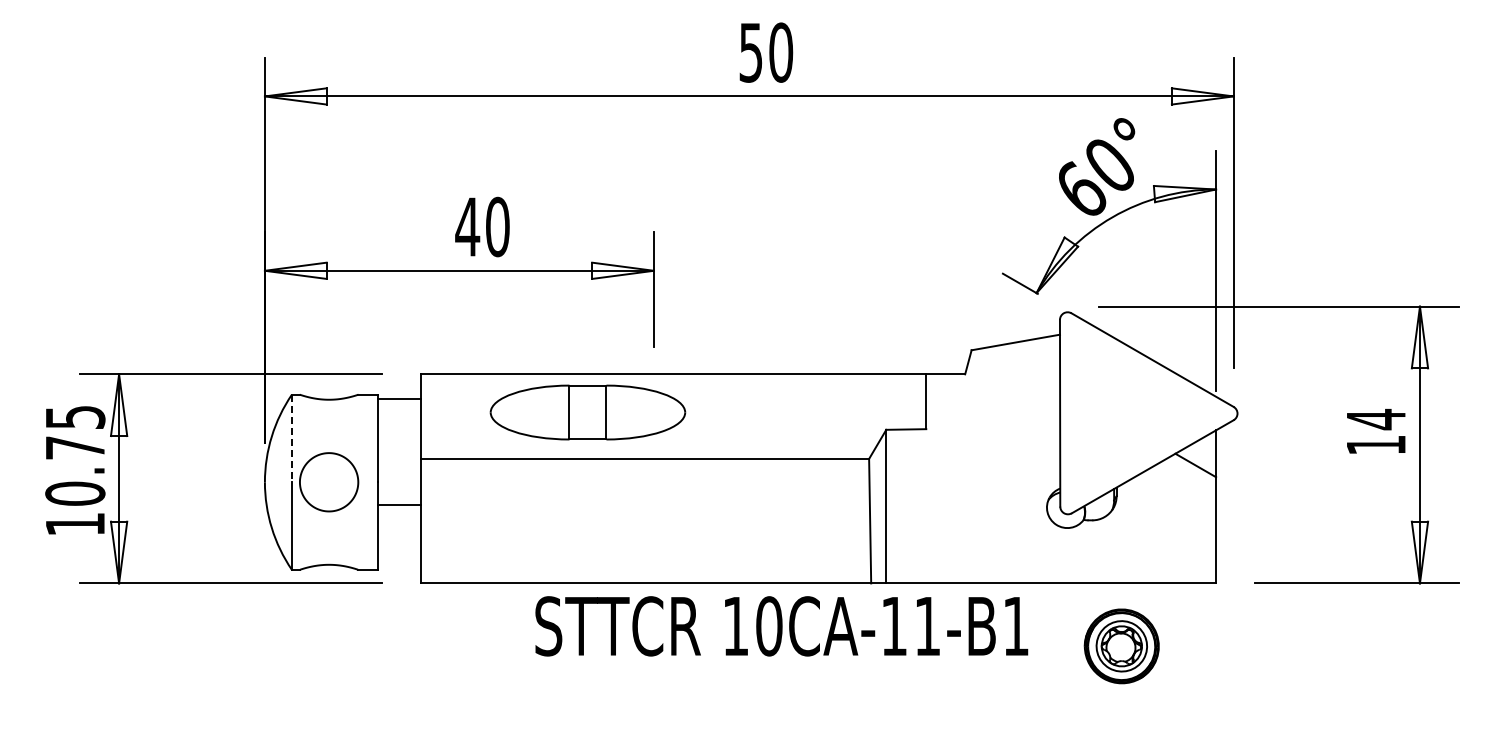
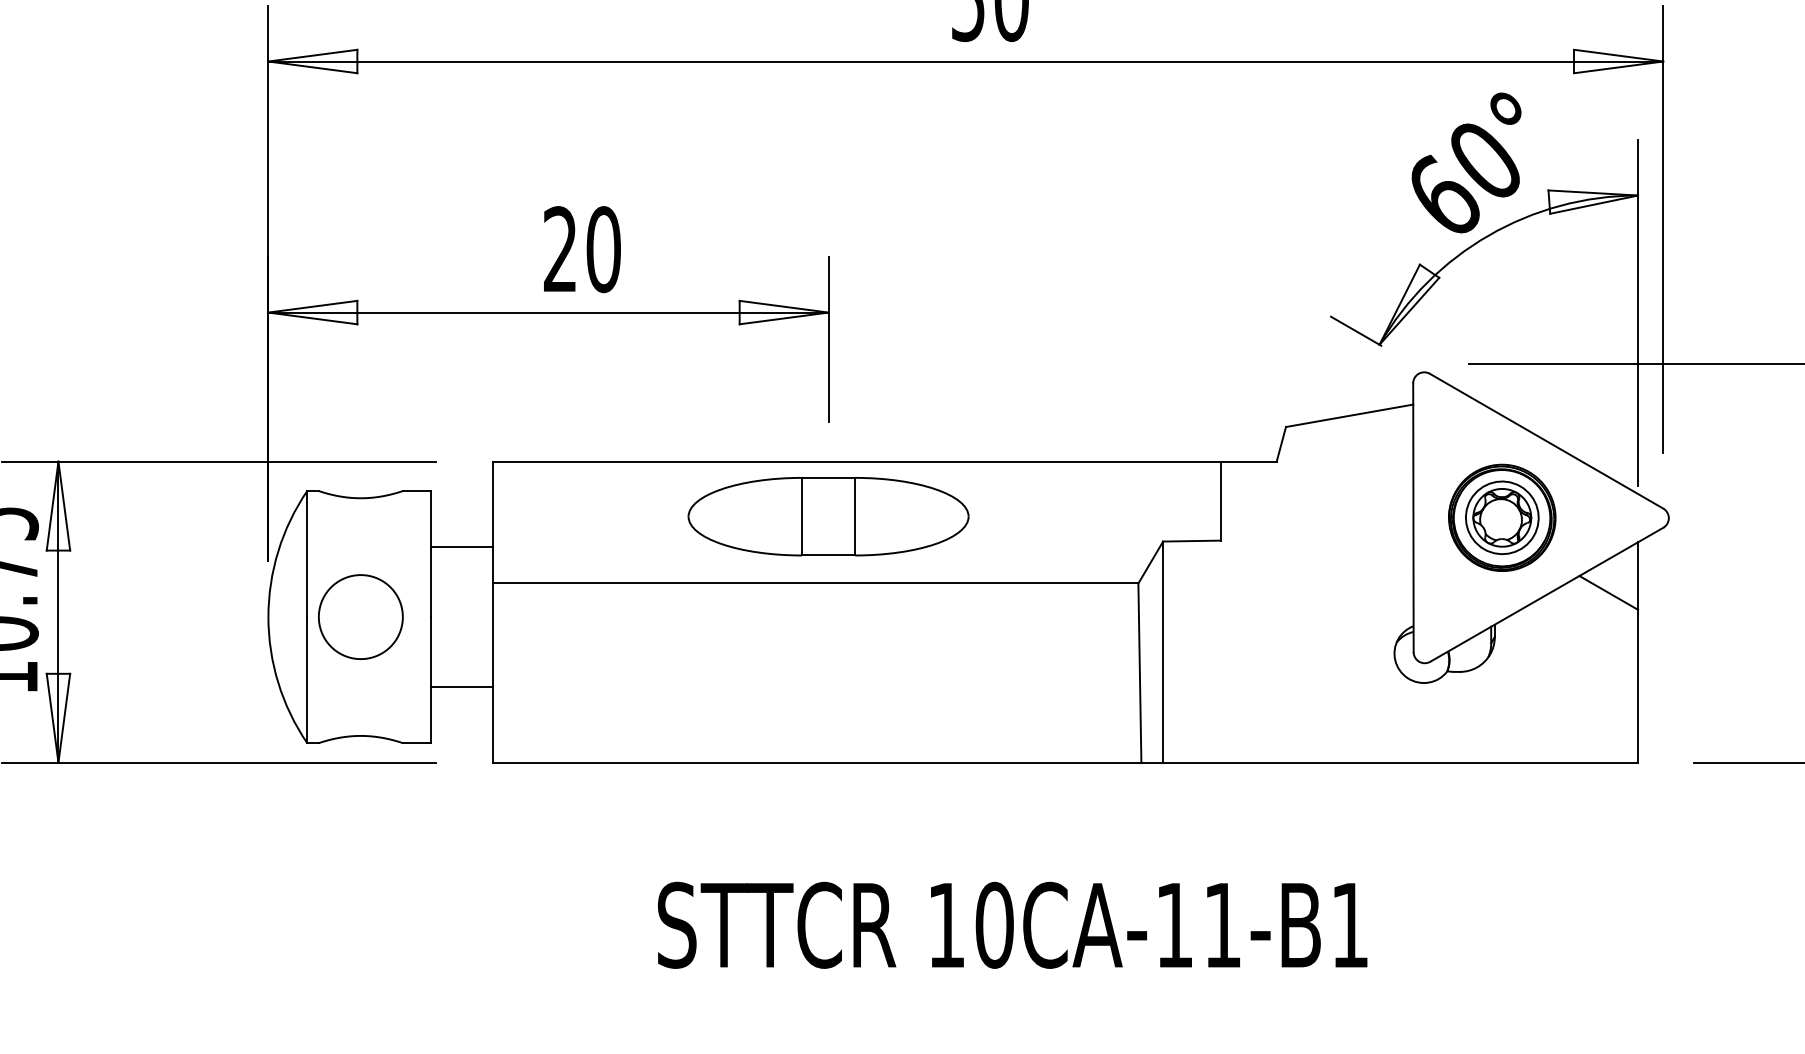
text: (467, 226) -> (560, 248), 40 -> 20
line: (398, 398) -> (460, 546), moved
part: (587, 412) -> (827, 516), moved
line: (291, 438) -> (306, 554), dashed -> solid
line: (398, 504) -> (460, 686), moved
text: (781, 626) -> (1012, 925), moved
part: (1121, 646) -> (1501, 518), moved

